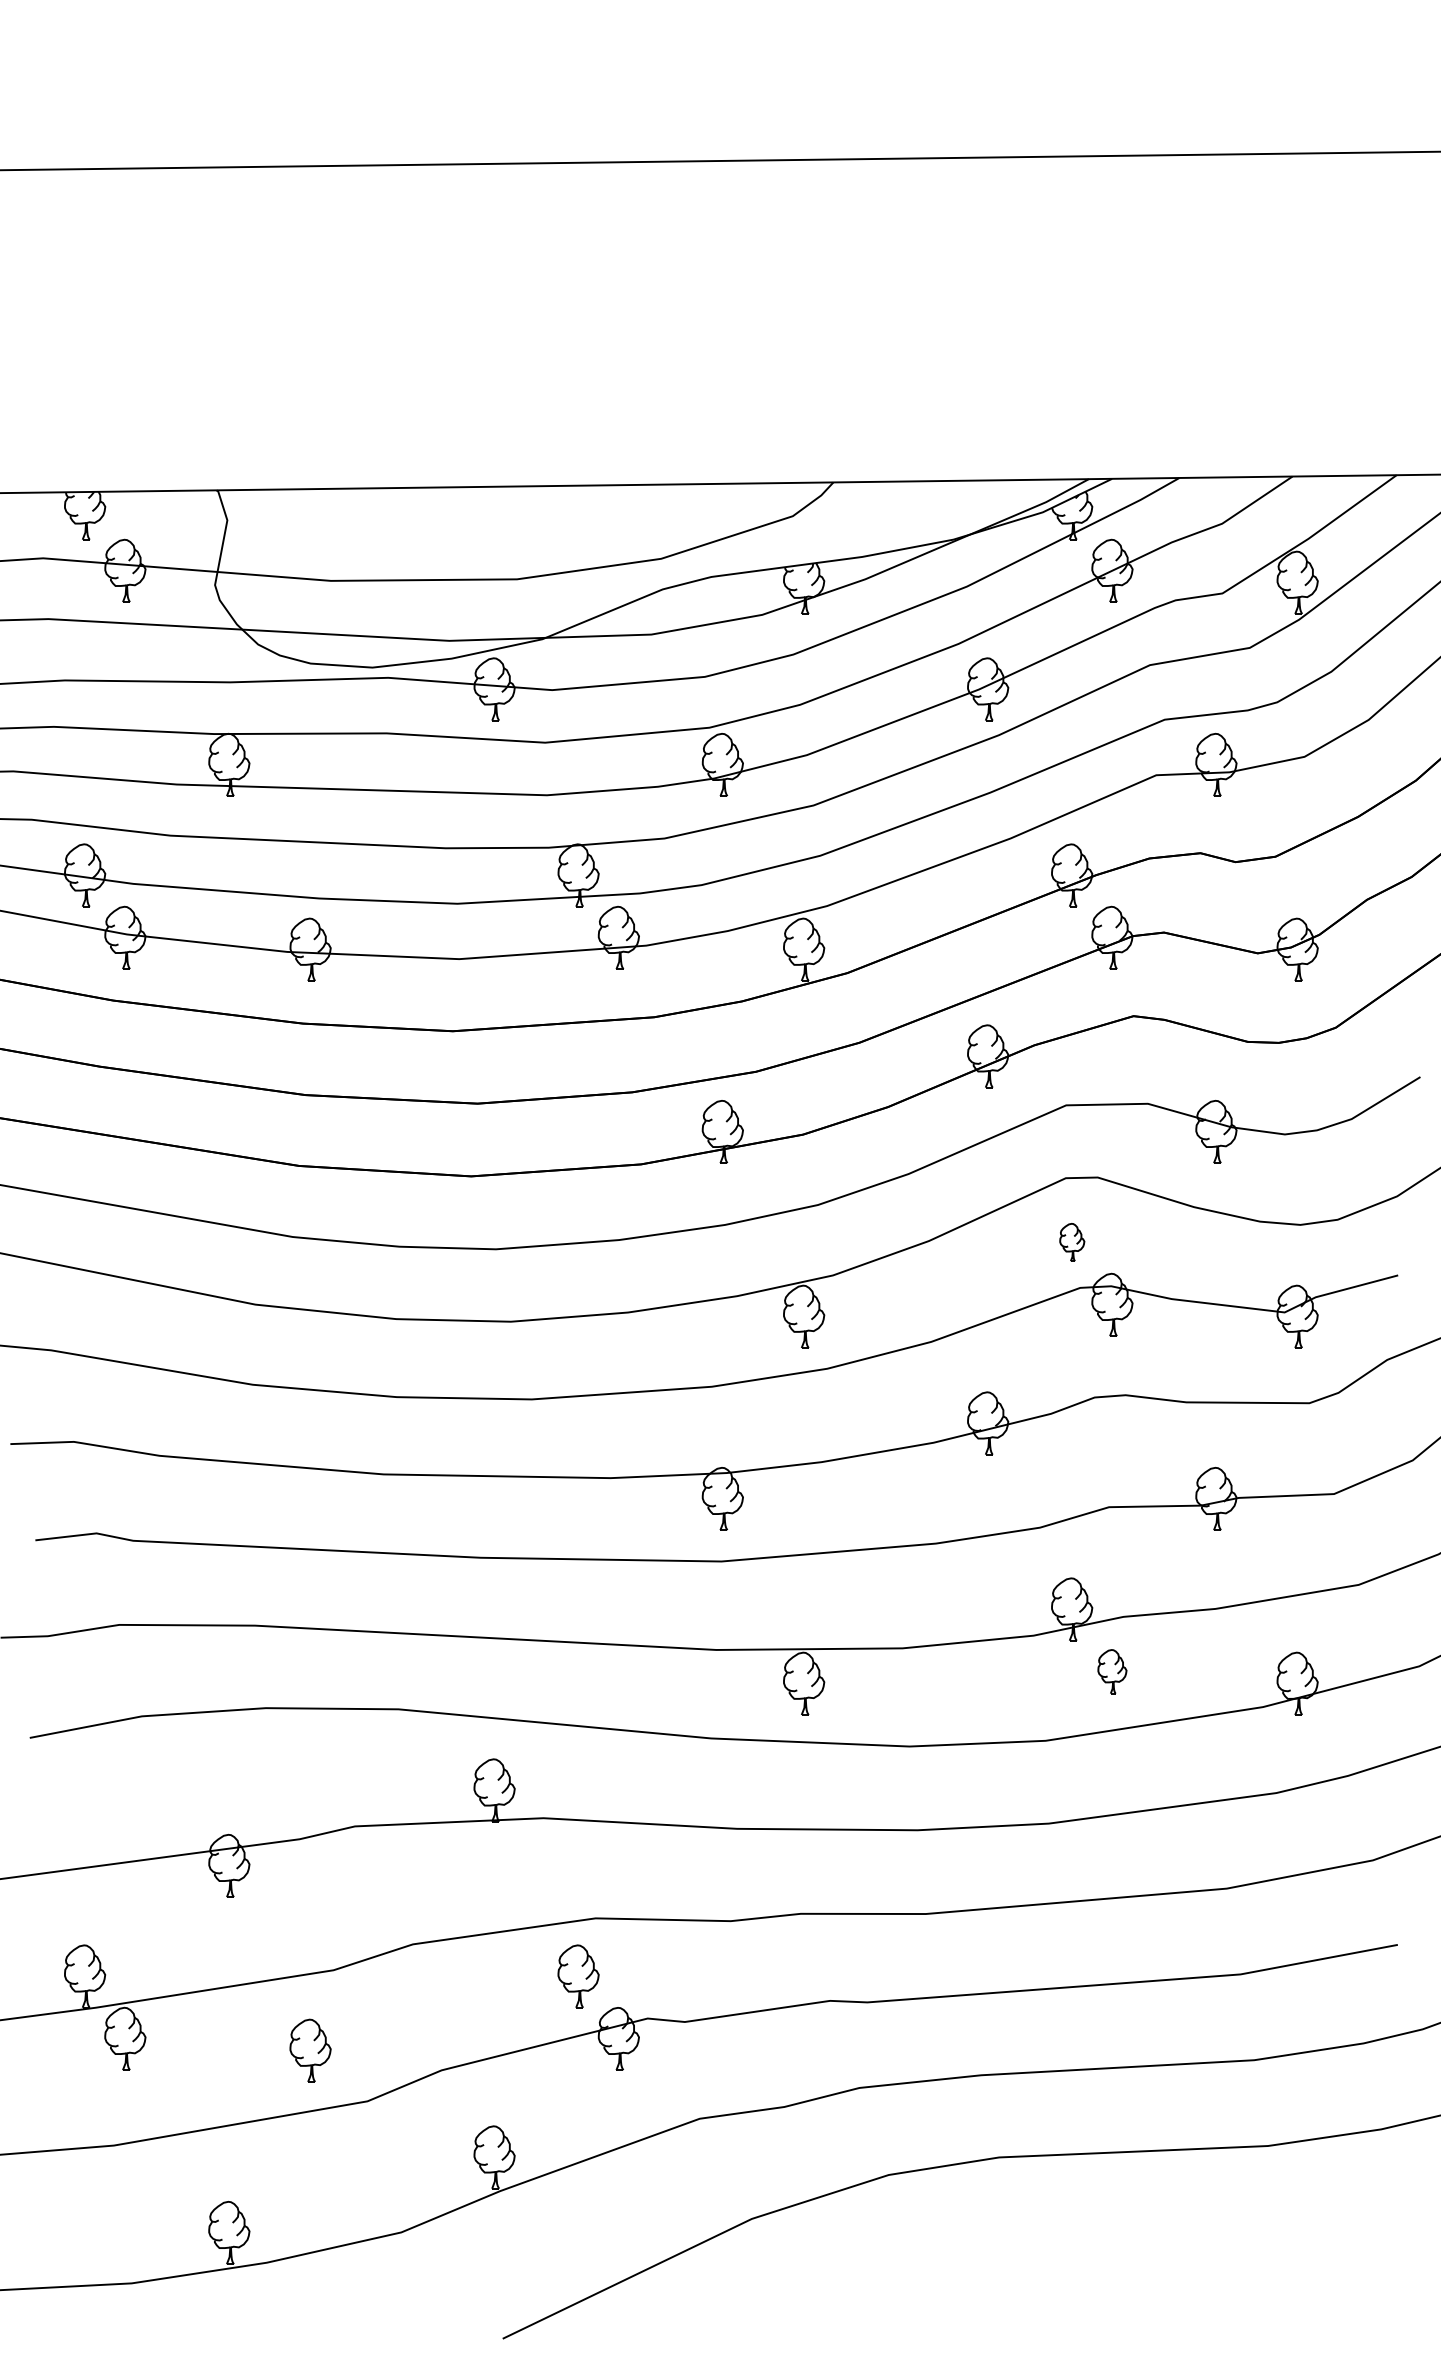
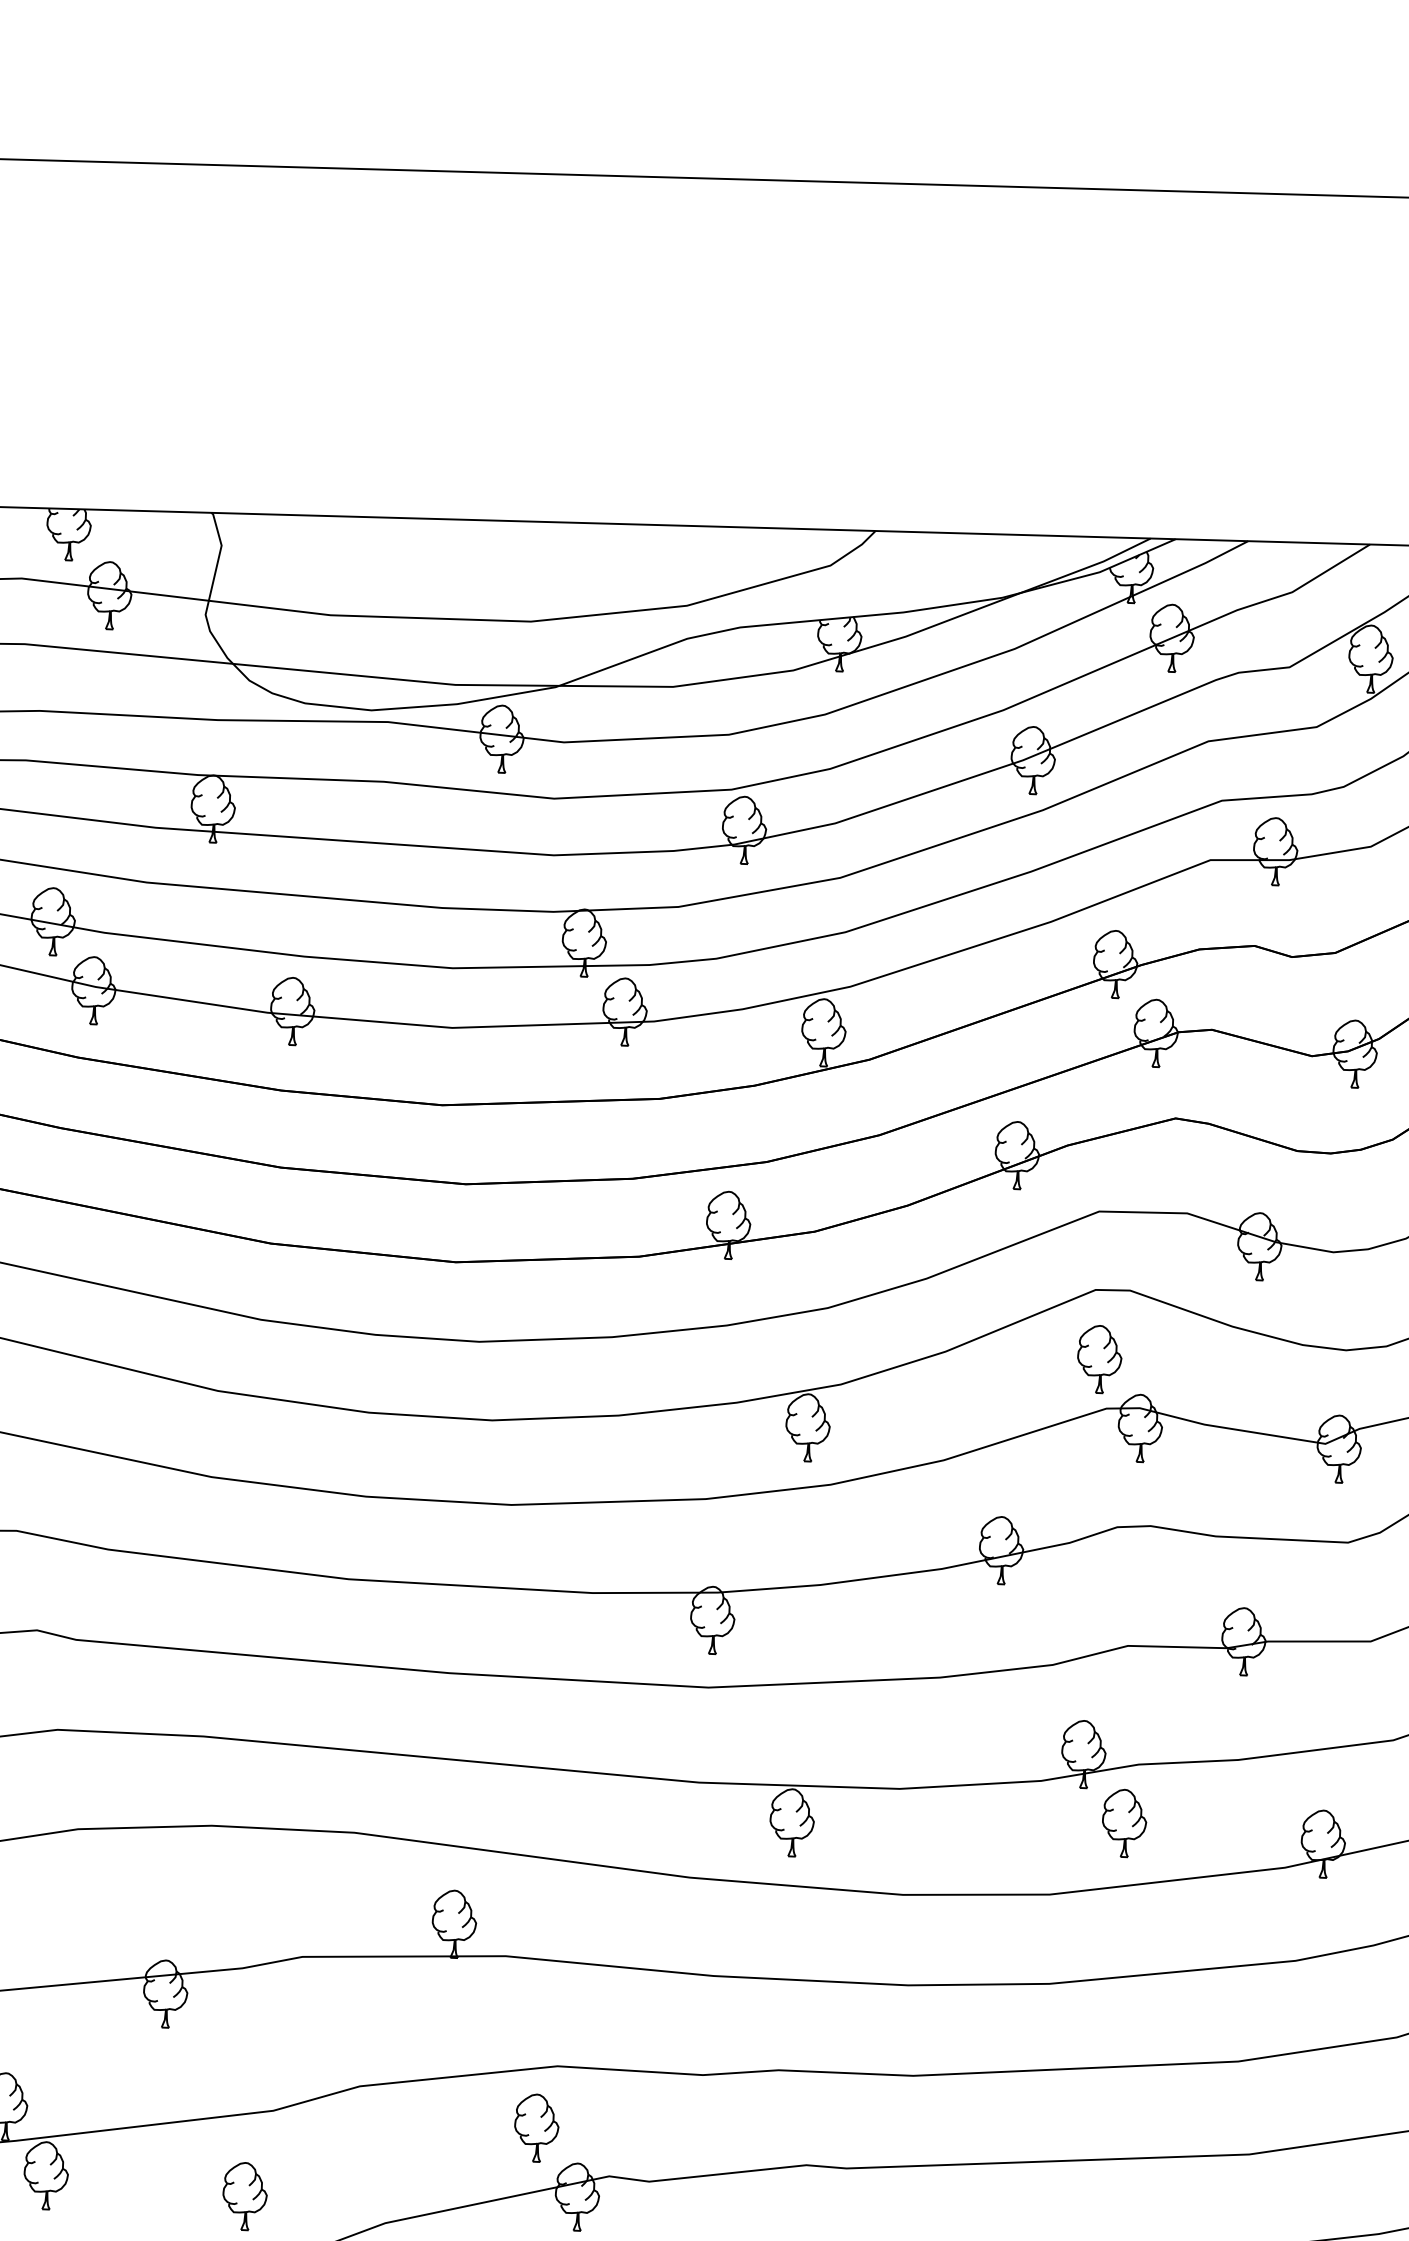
part: (1072, 1242) -> (1100, 1359), size x1.67
part: (1112, 1671) -> (1124, 1822), size x1.43

